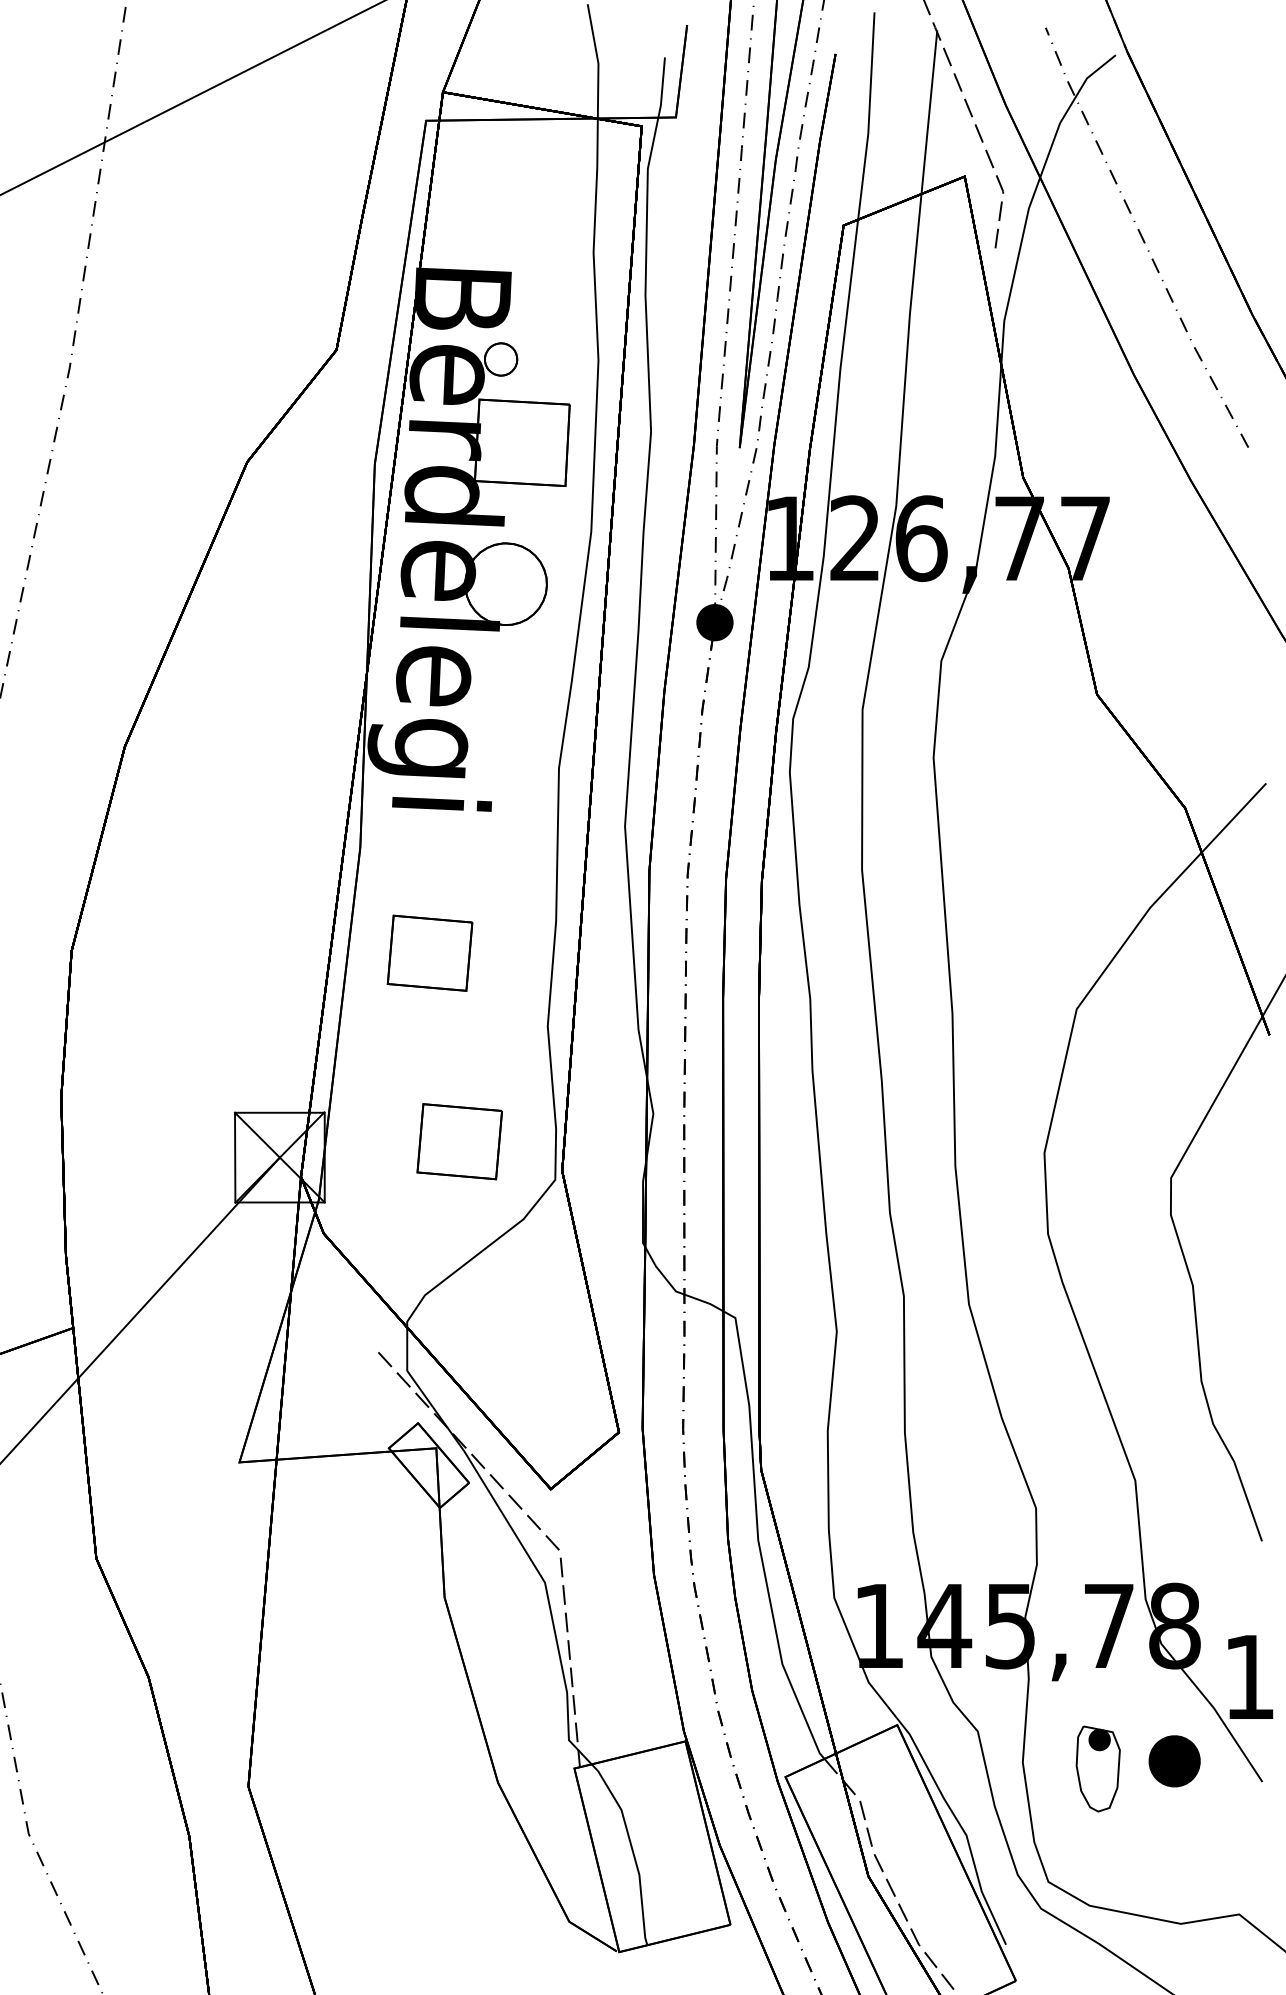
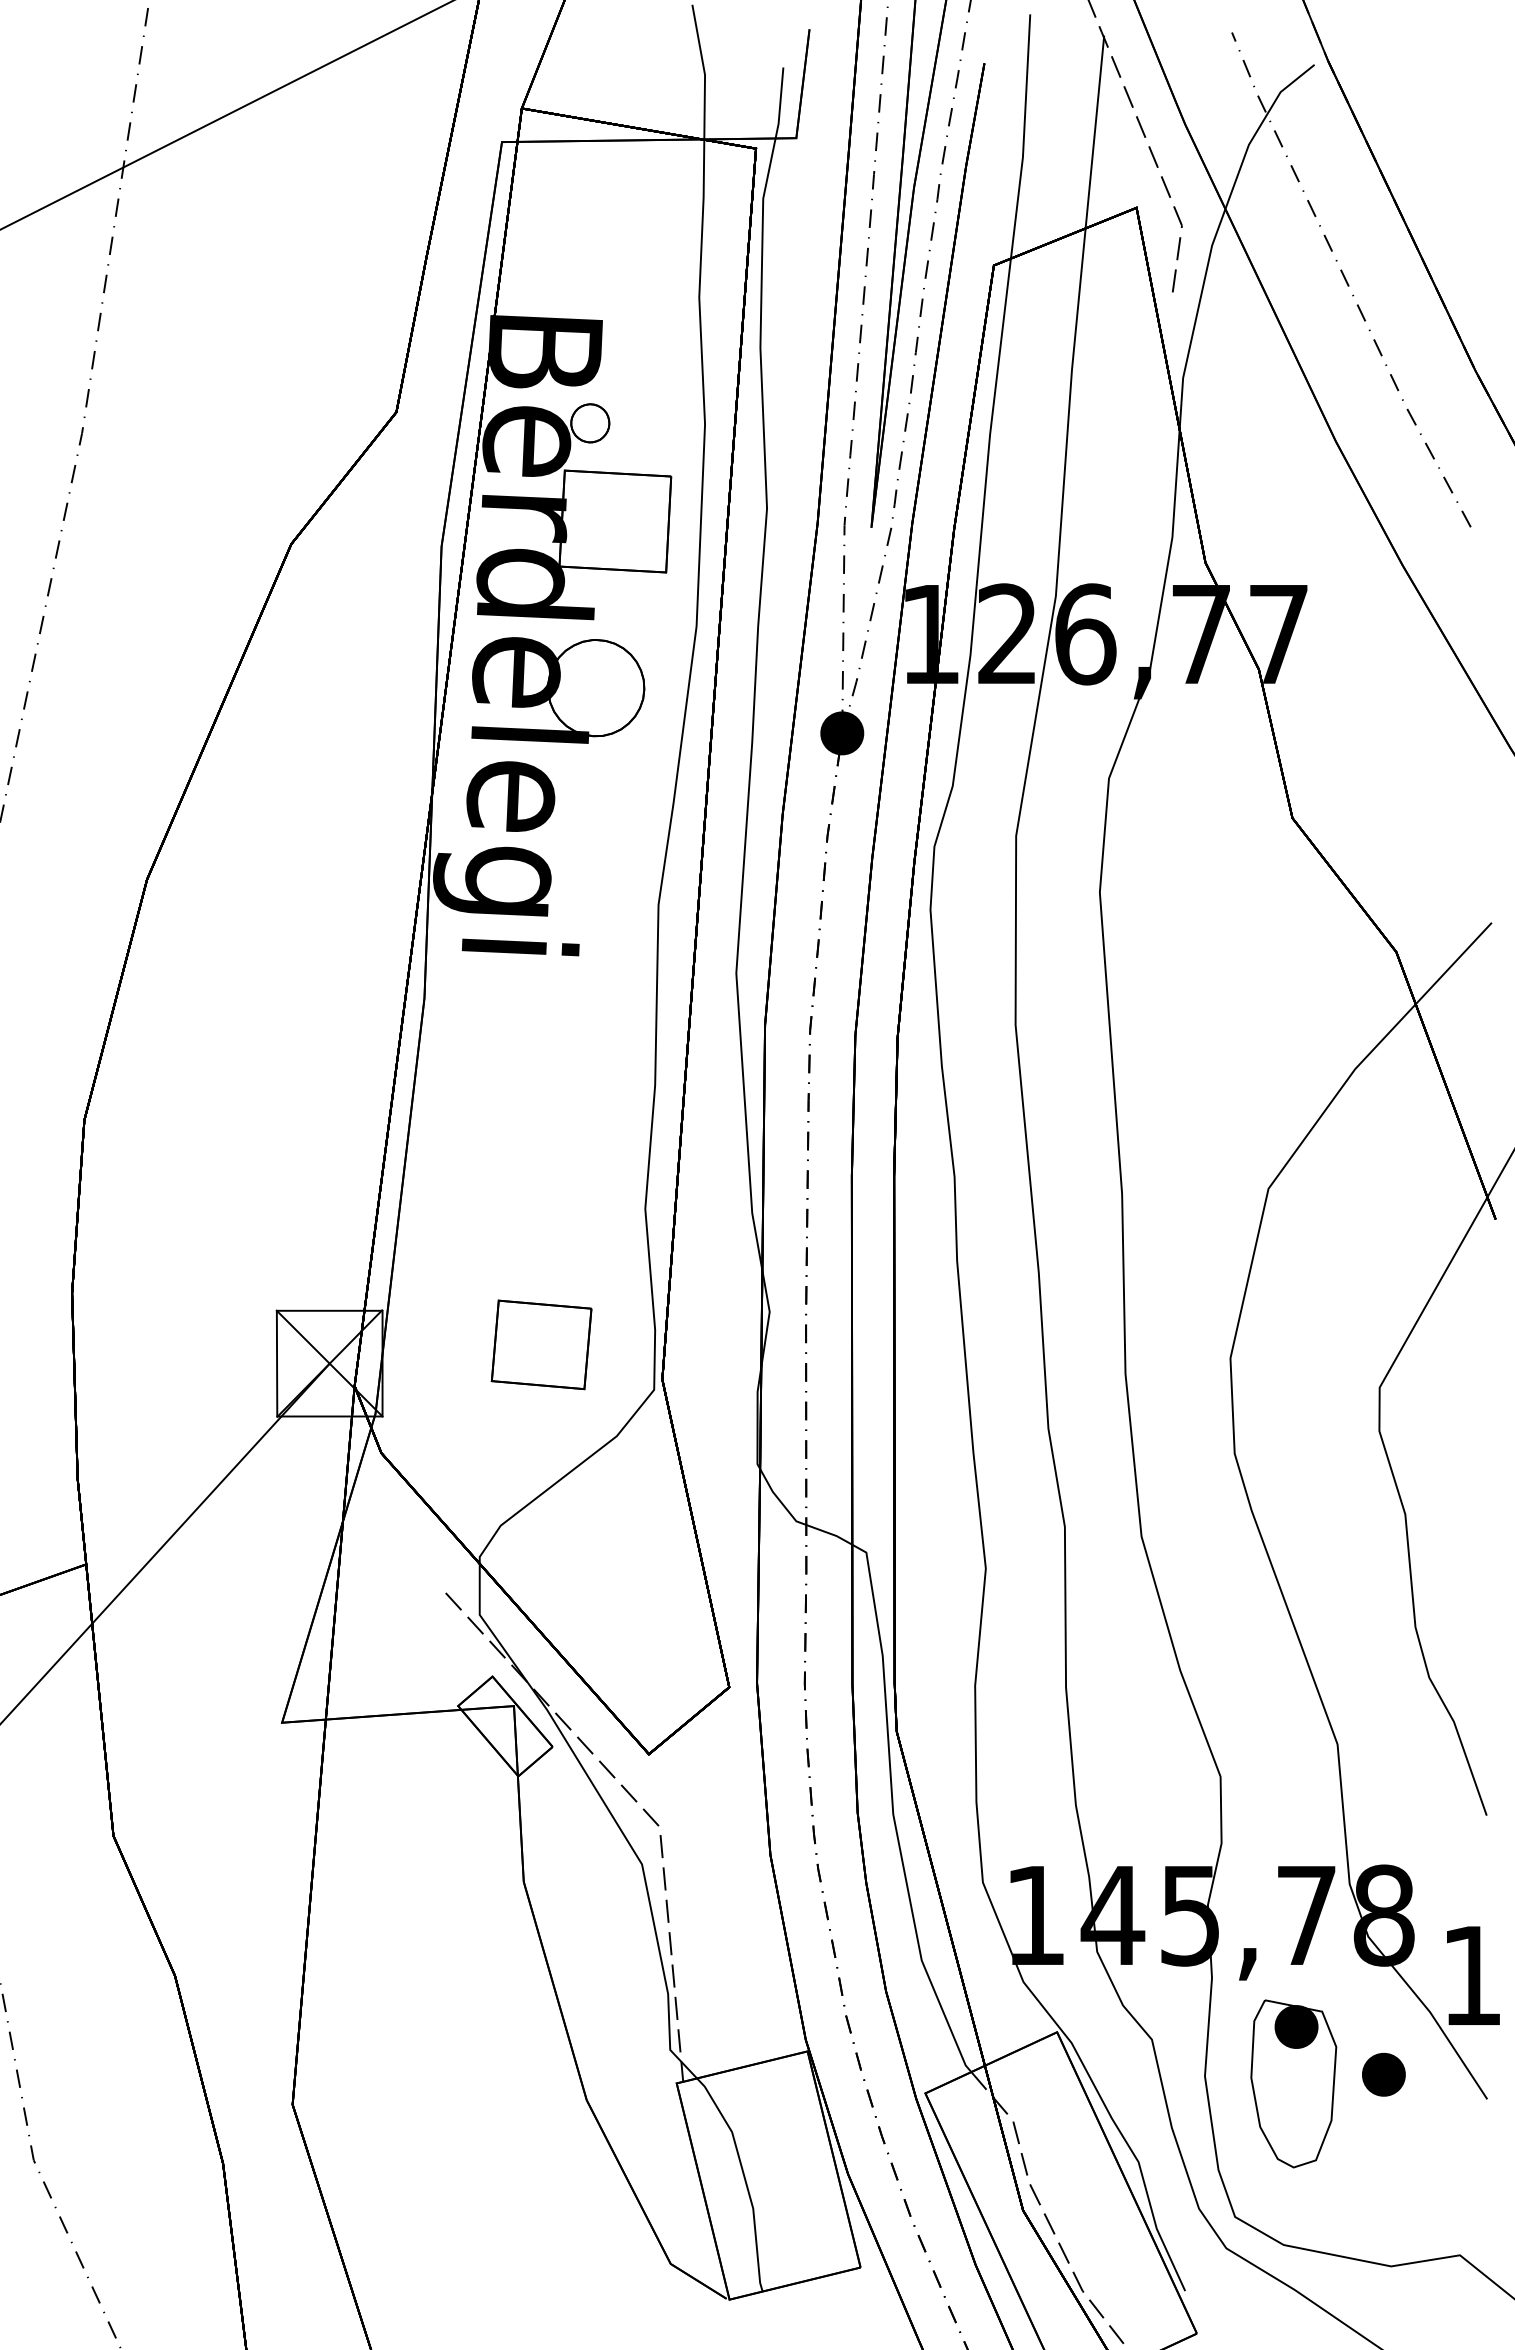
part: (429, 952) -> (506, 1122), removed
part: (1174, 1760) -> (1383, 2074), size x0.71
part: (1097, 1768) -> (1293, 2083), size x1.67

